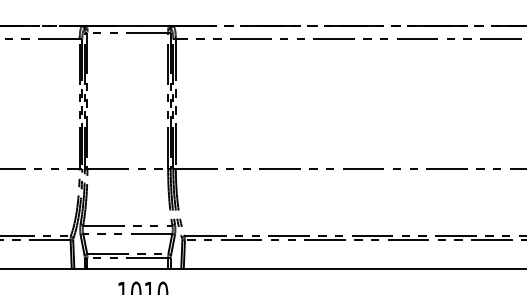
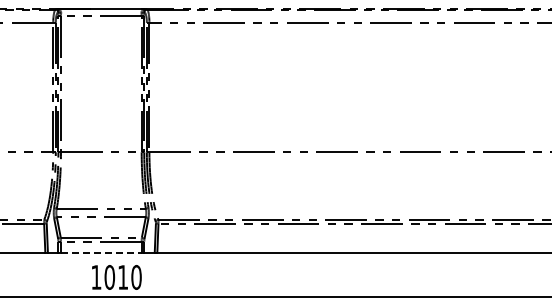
line: (127, 269) -> (101, 252), solid -> dashed

